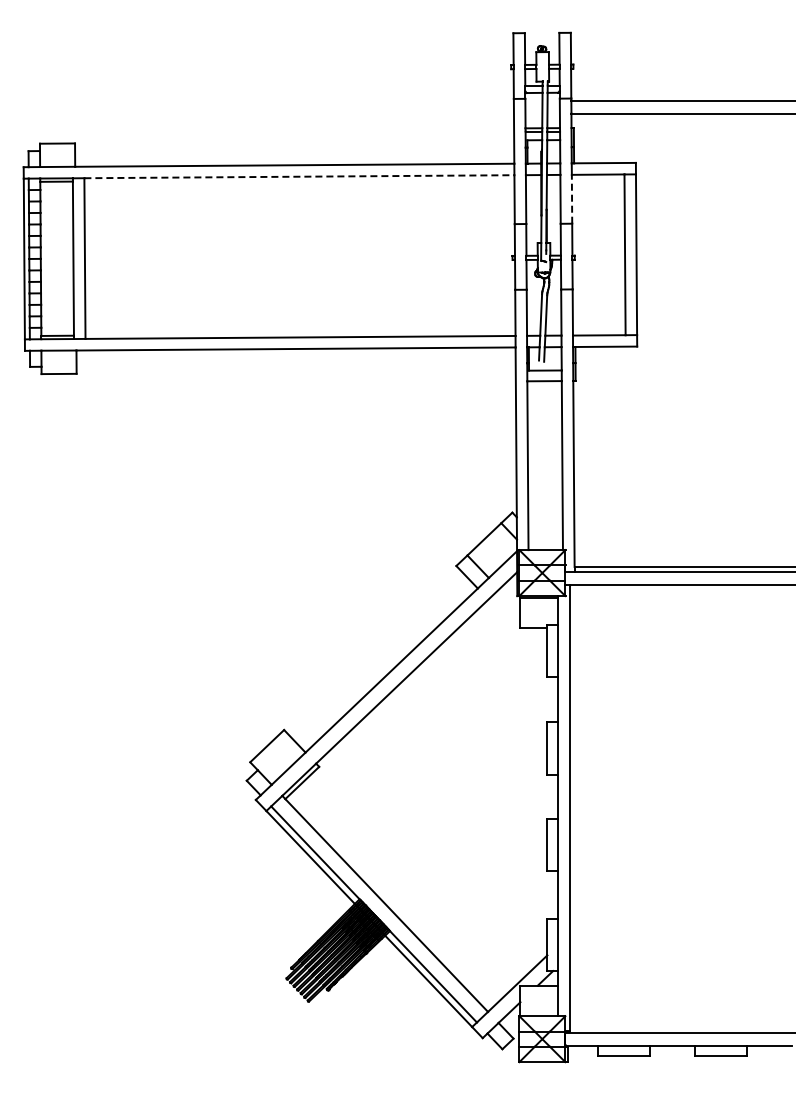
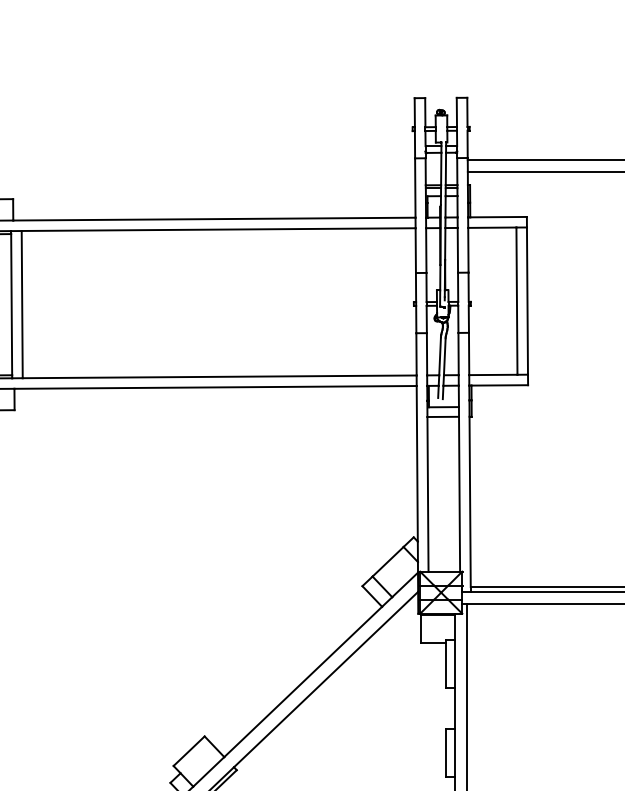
line: (299, 176) -> (218, 229), dashed -> solid
line: (572, 198) -> (468, 249), dashed -> solid

